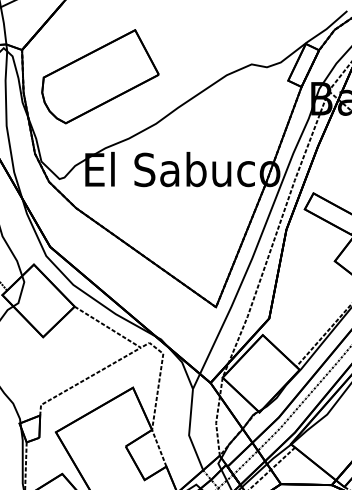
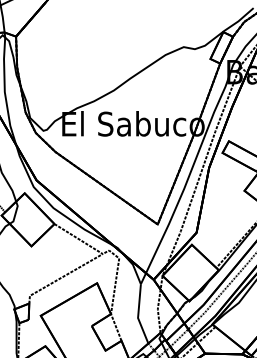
part: (99, 75) -> (72, 55), removed

